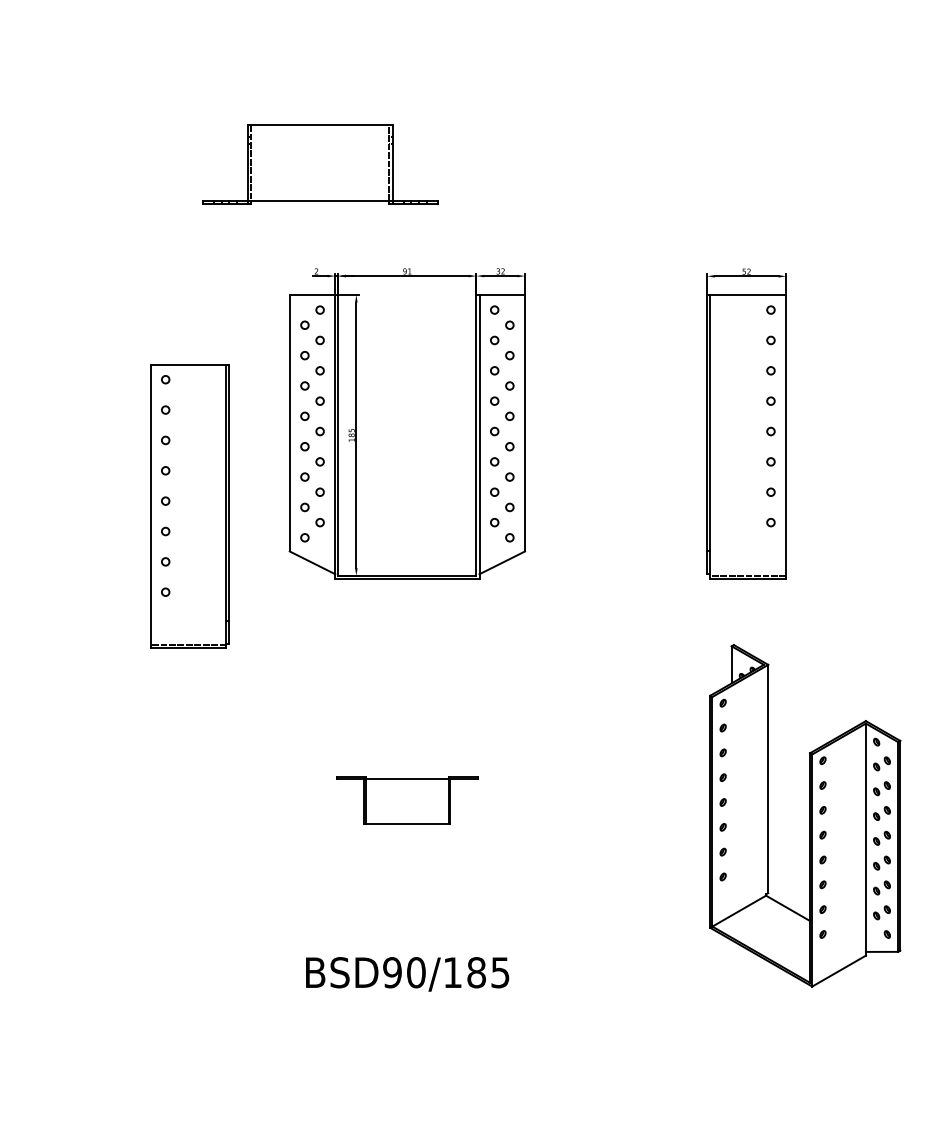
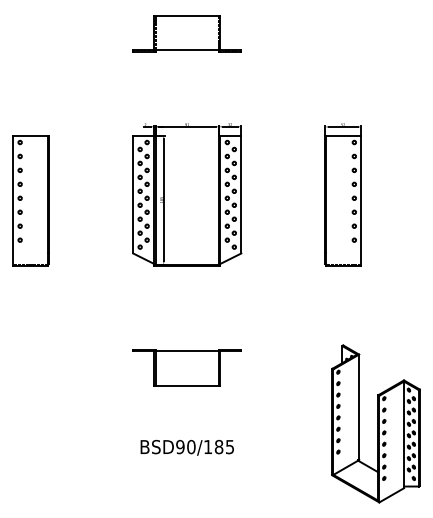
part: (318, 164) -> (186, 33), moved
part: (188, 505) -> (30, 200), moved
part: (405, 799) -> (186, 367), size x1.67
part: (803, 814) -> (375, 423), moved

